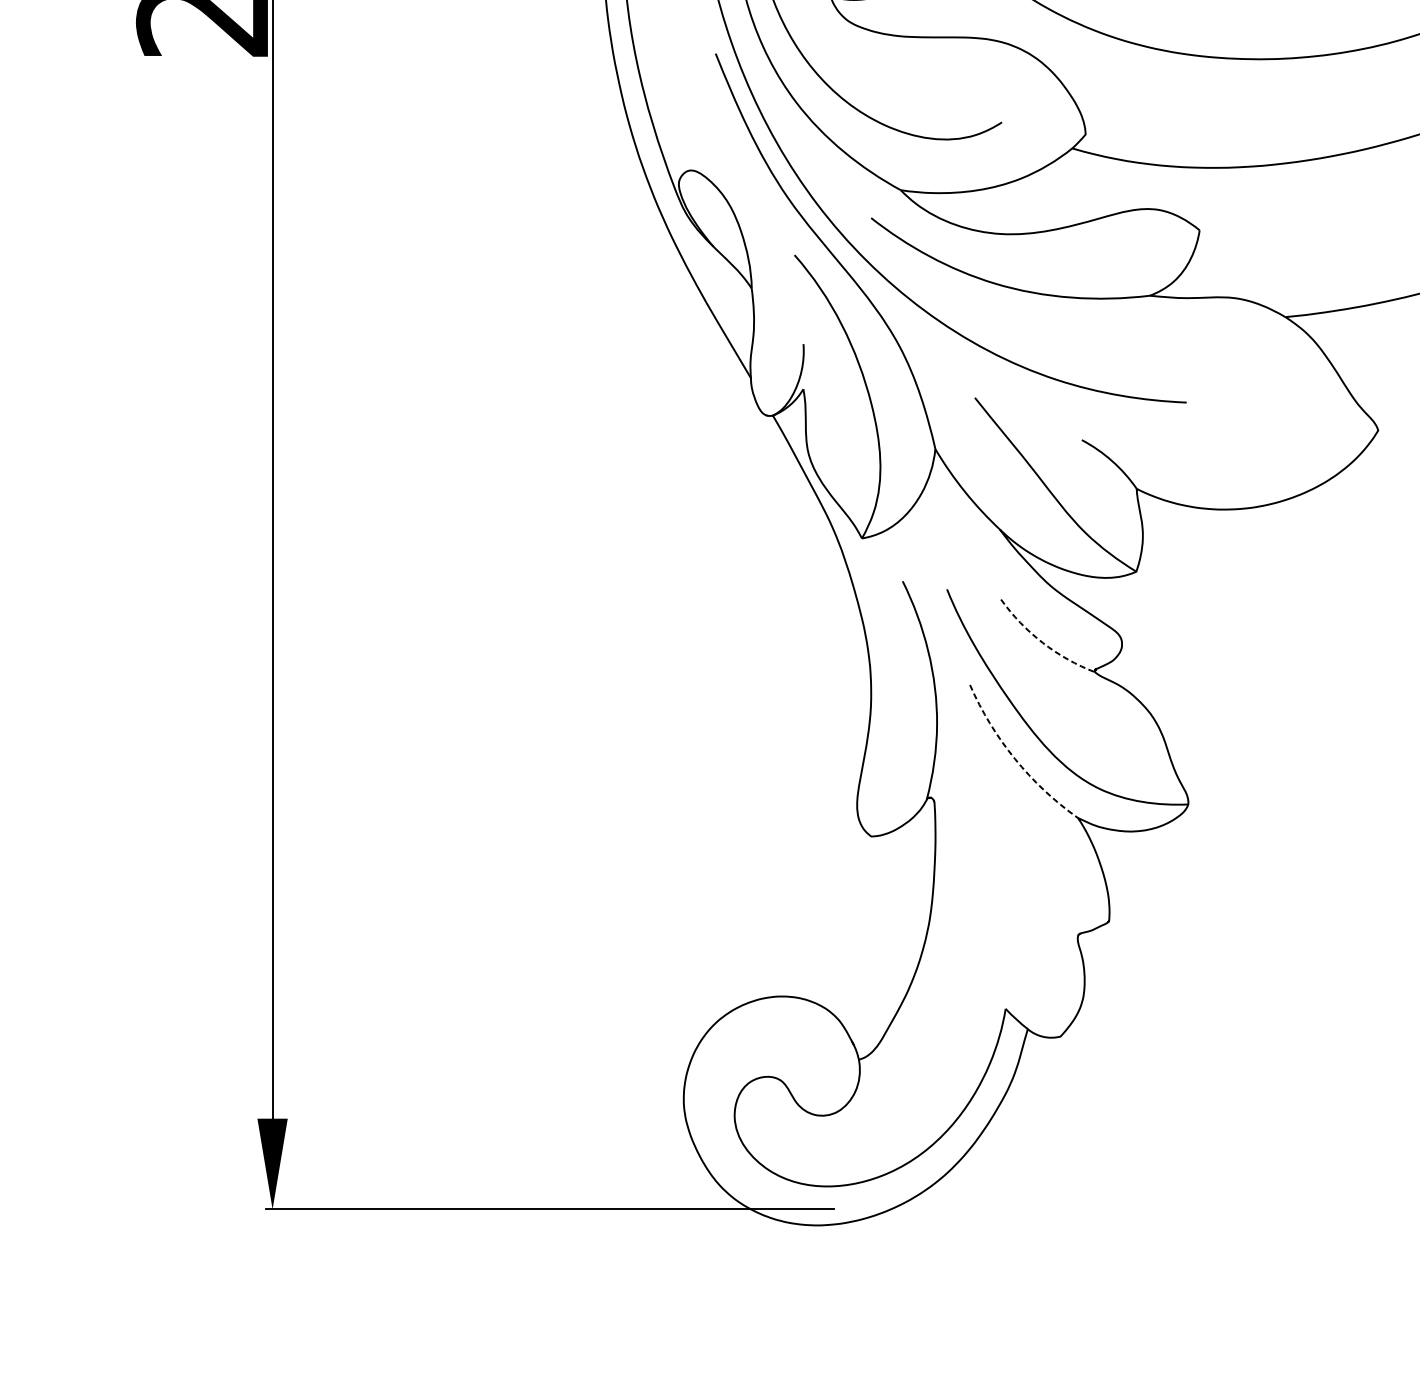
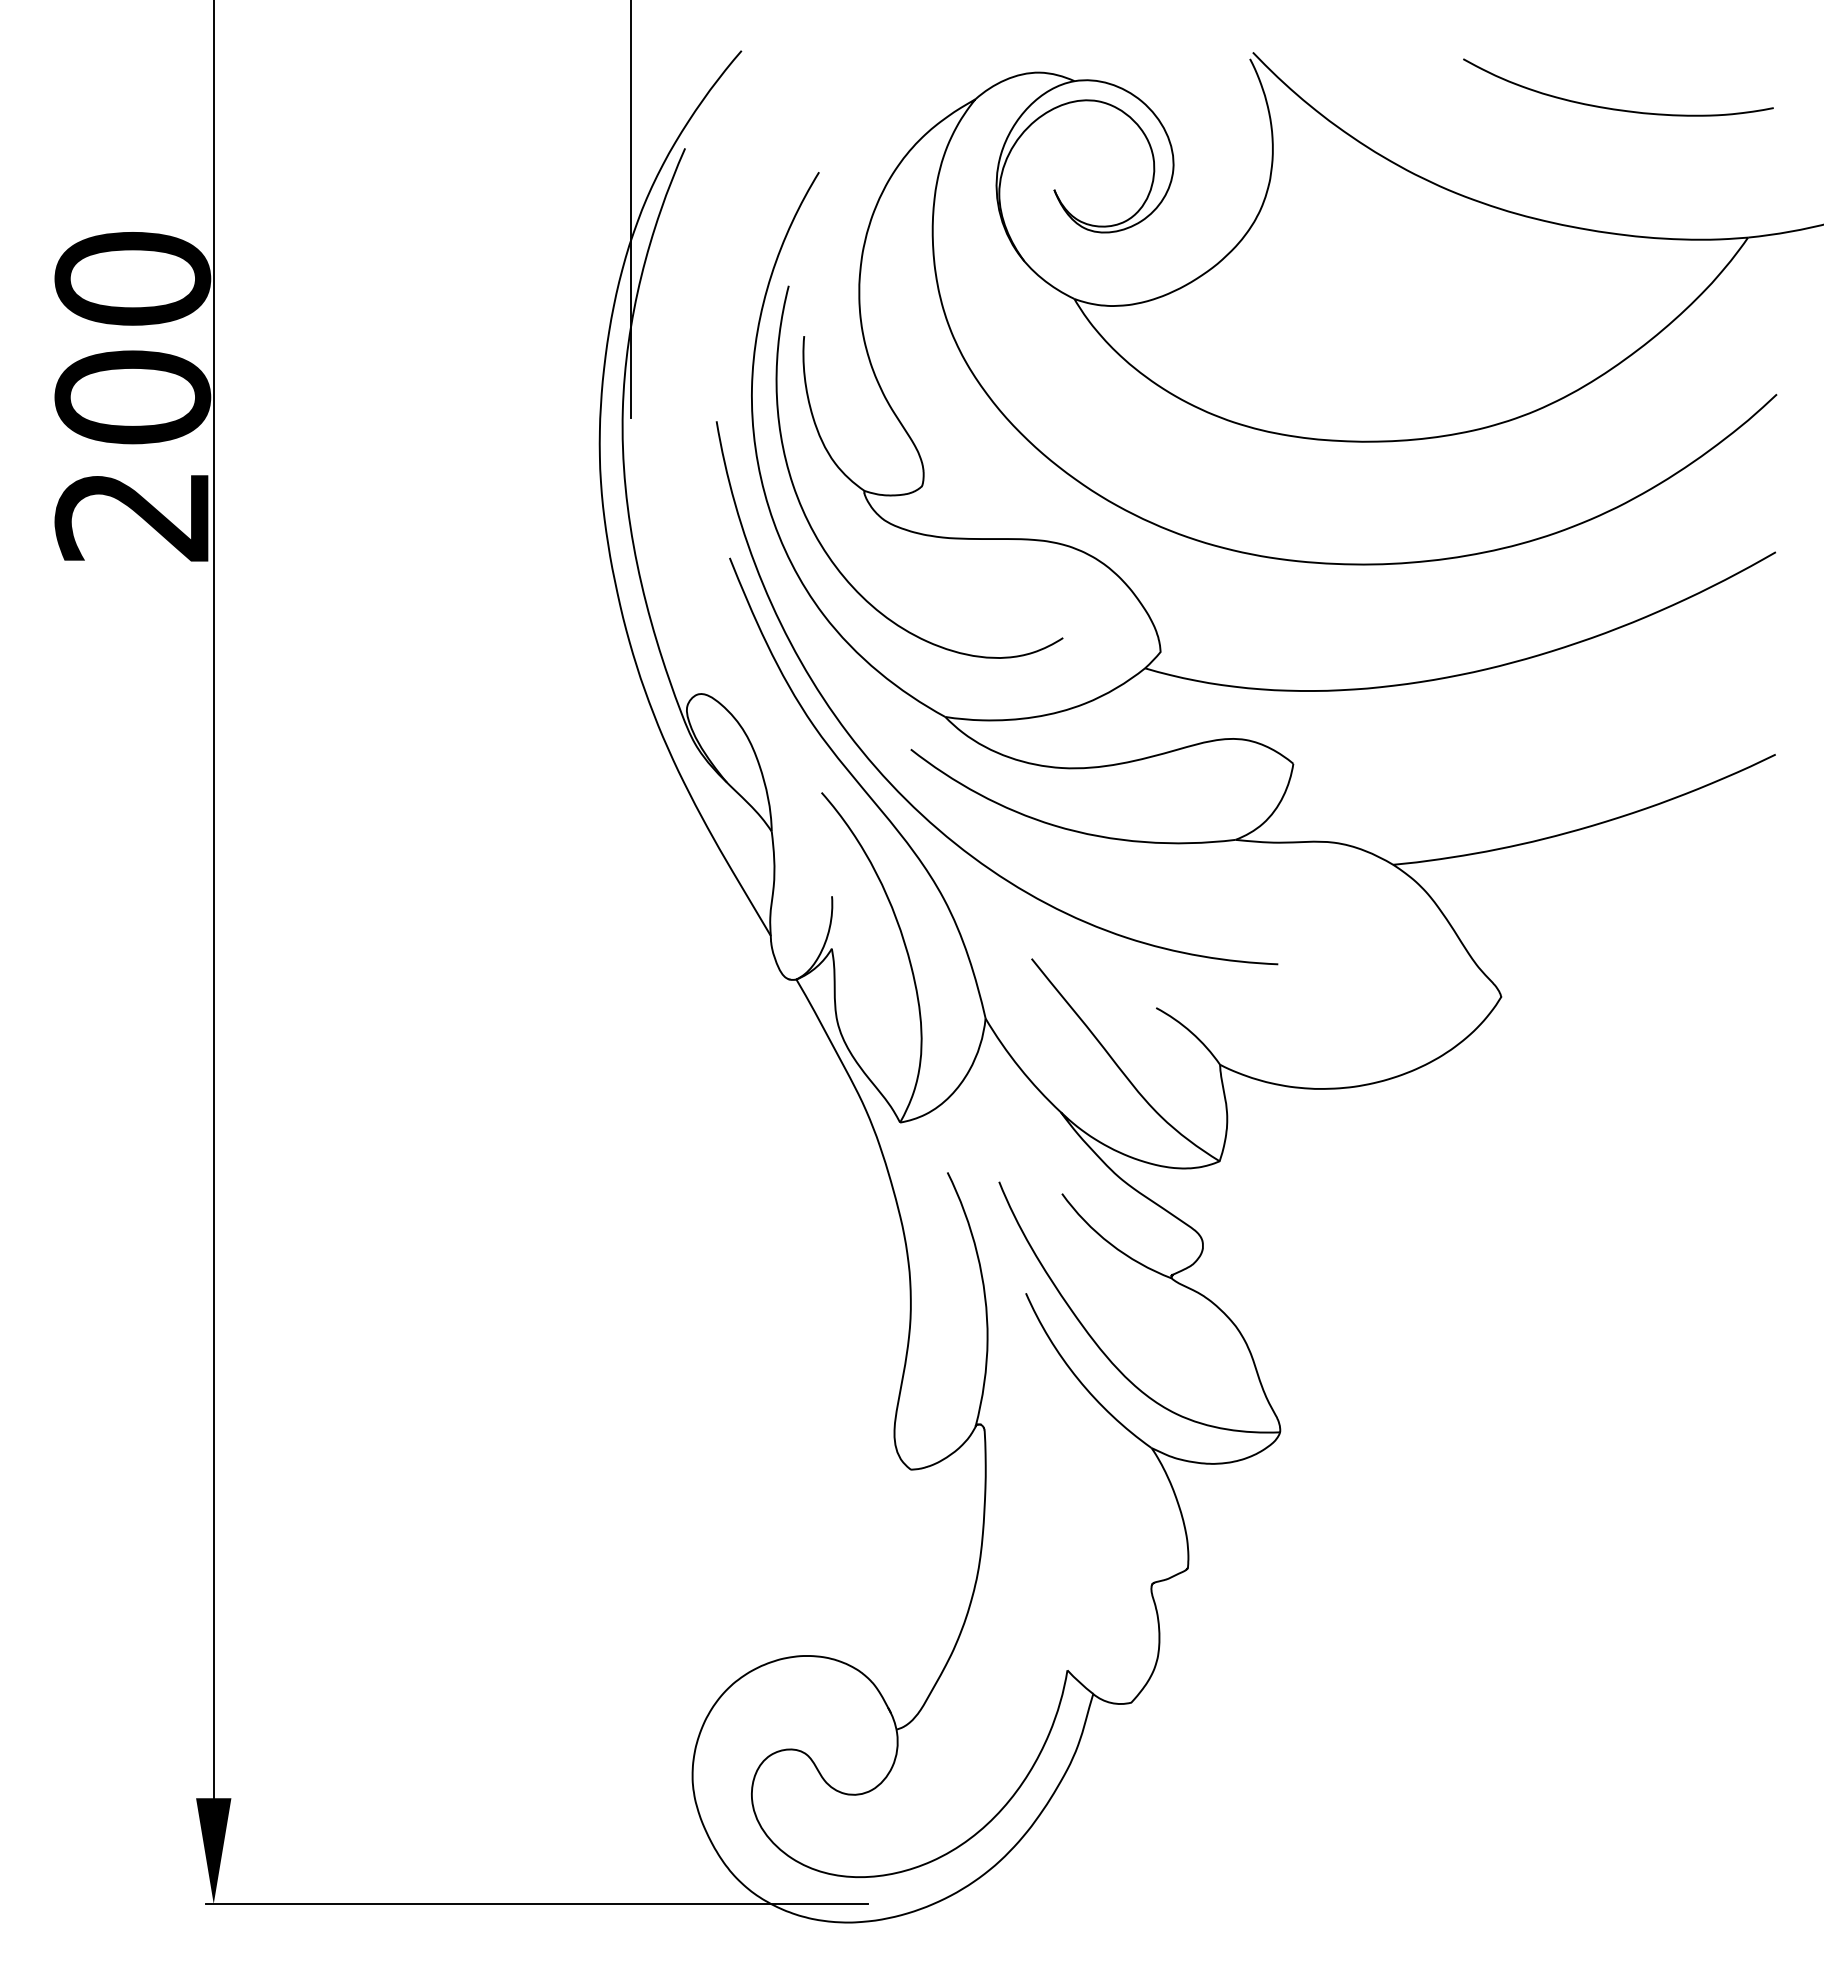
arc: (1042, 643) -> (1110, 1244), dashed -> solid
arc: (1015, 759) -> (1078, 1379), dashed -> solid

